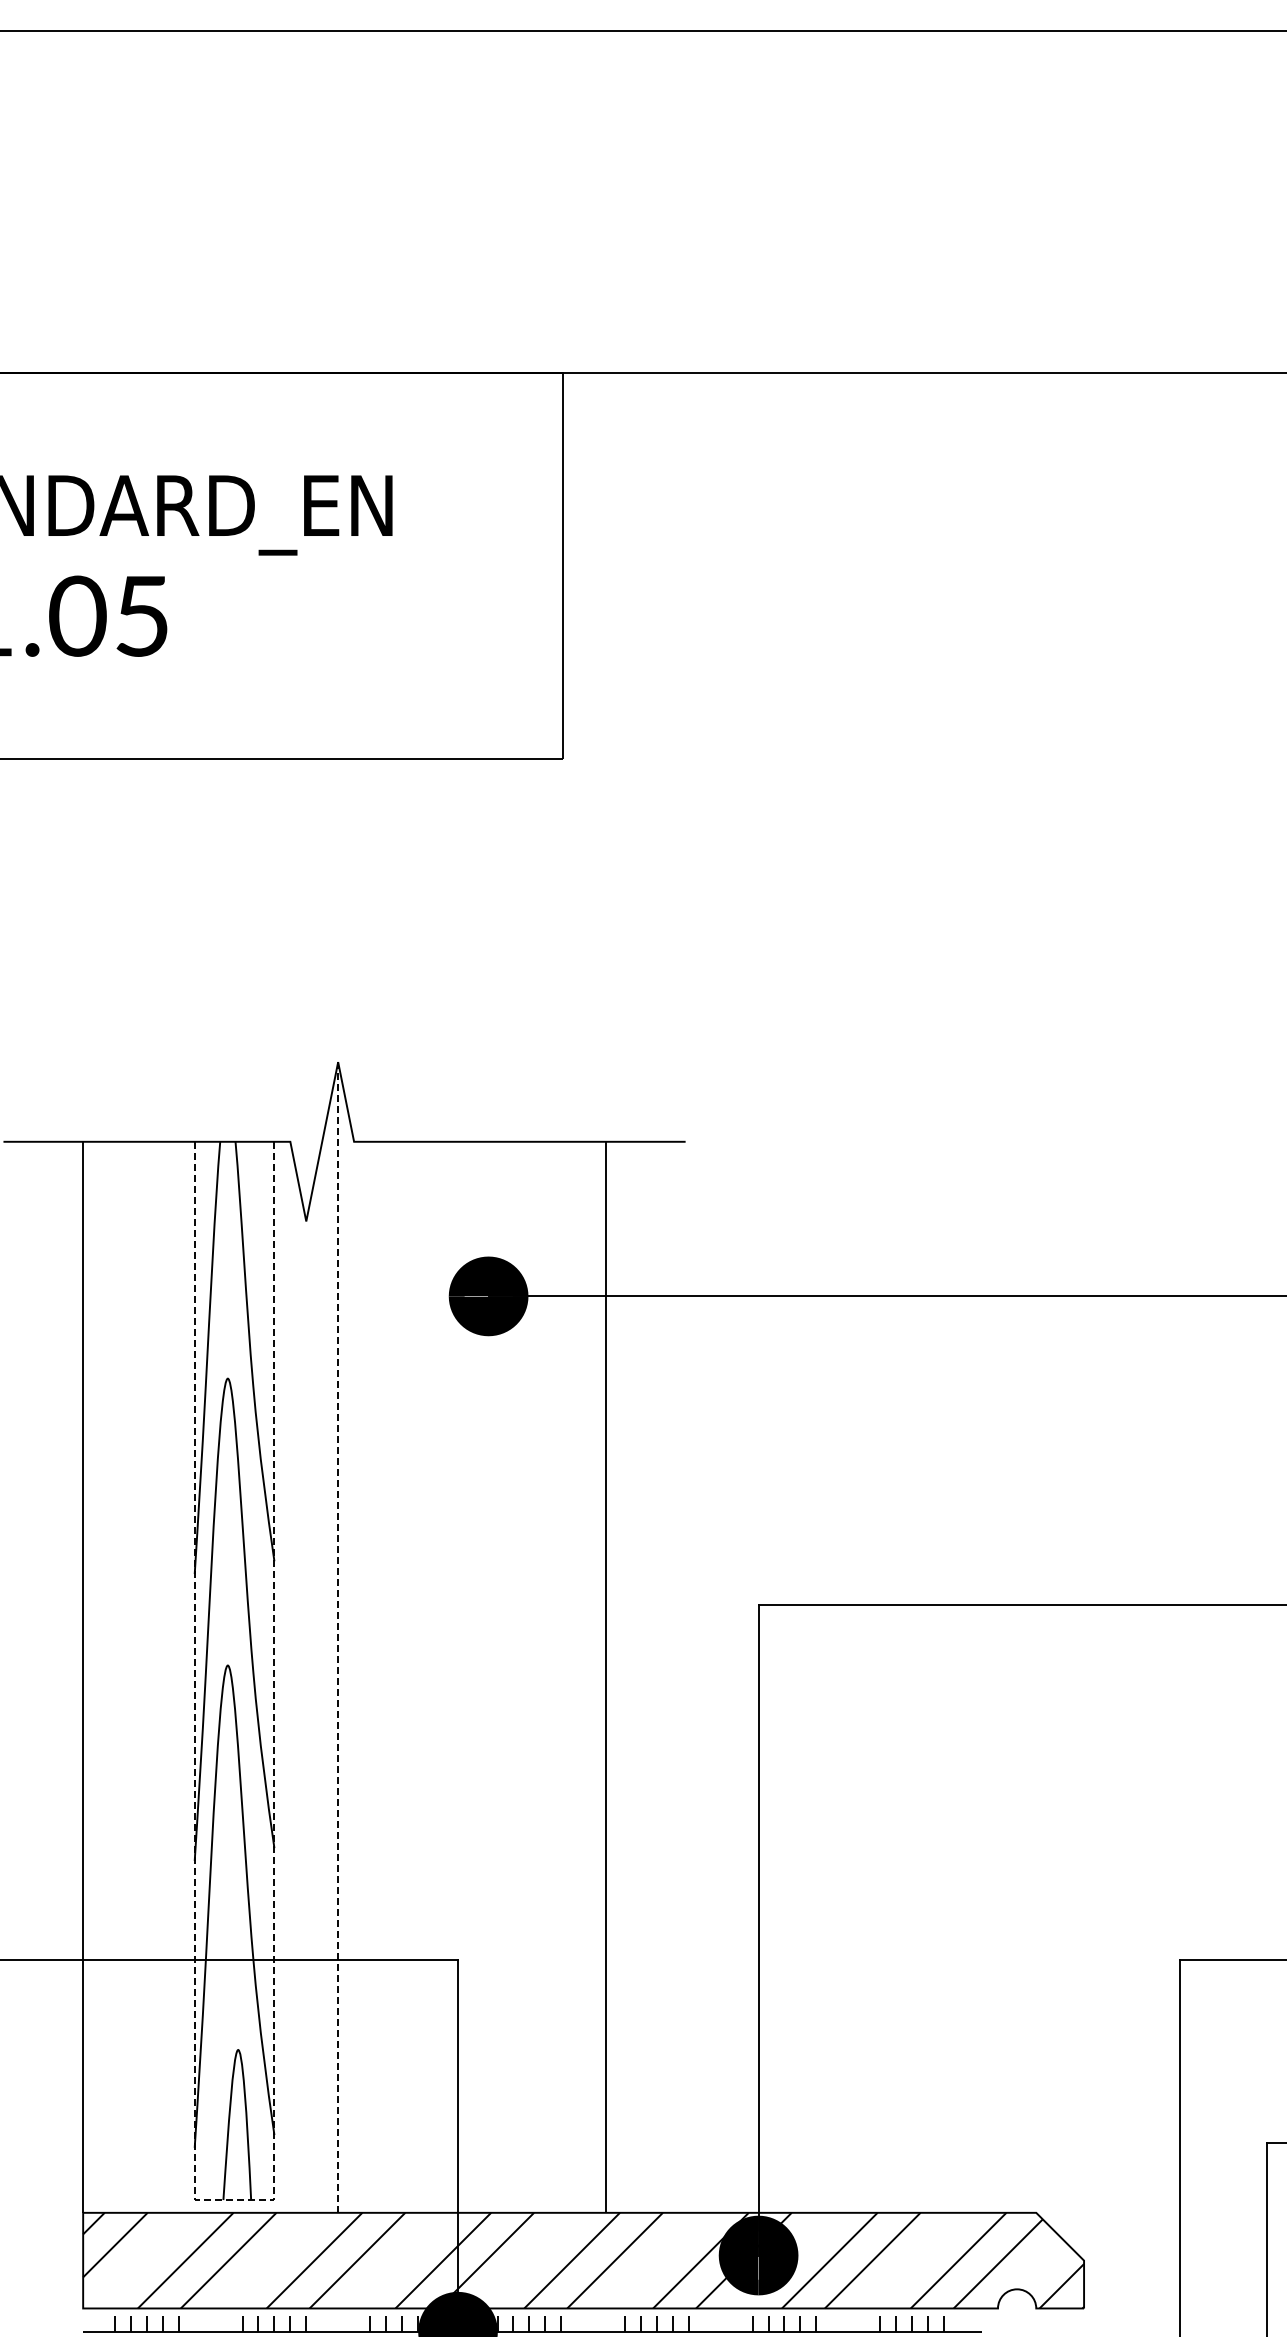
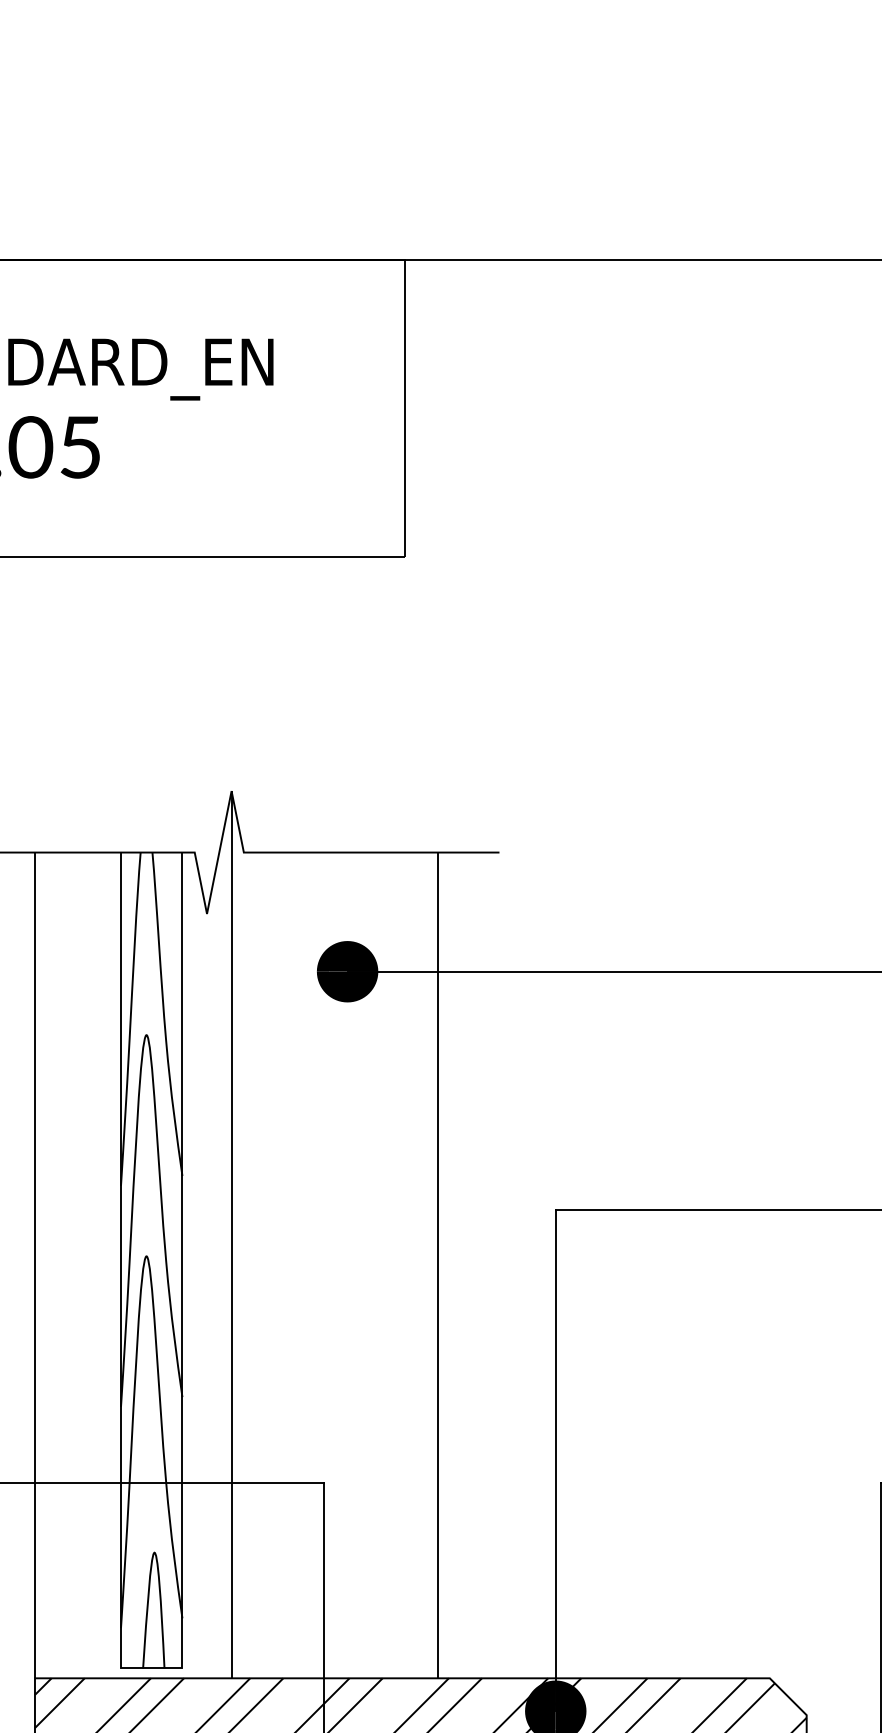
line: (338, 1636) -> (231, 1233), dashed -> solid
line: (234, 2200) -> (151, 1668), dashed -> solid

